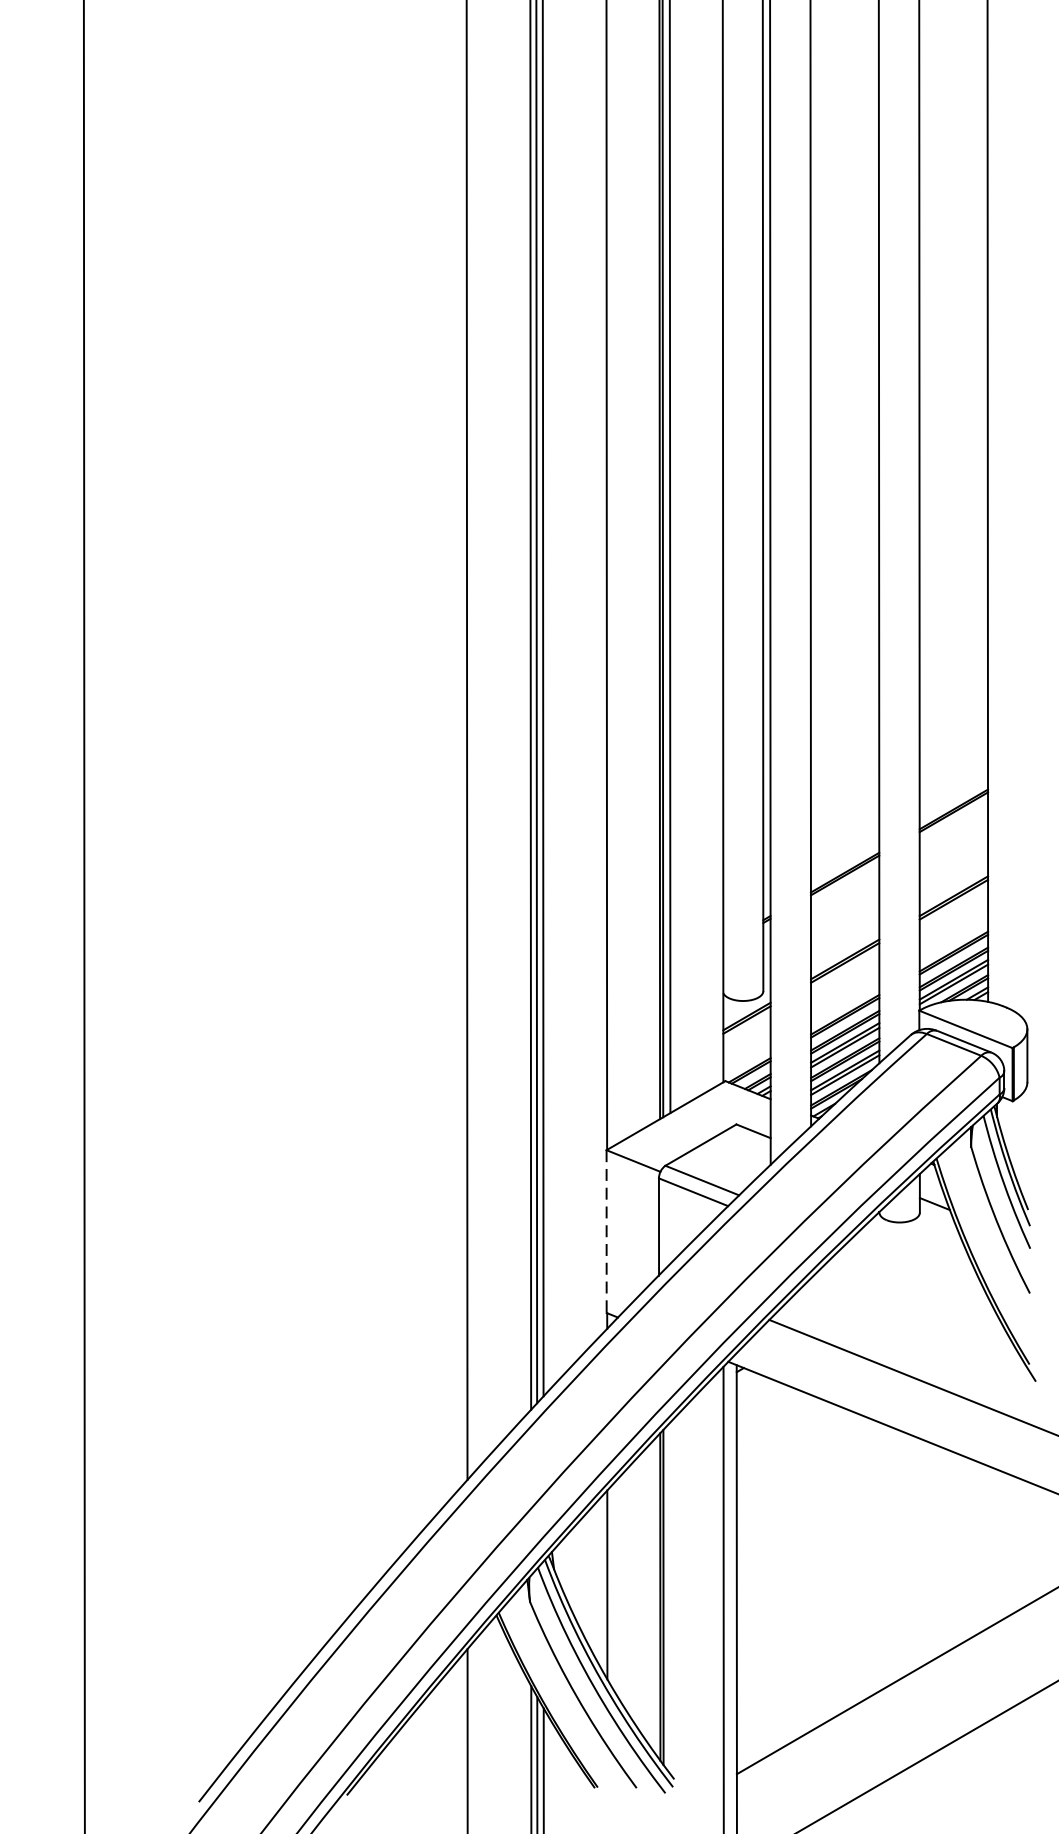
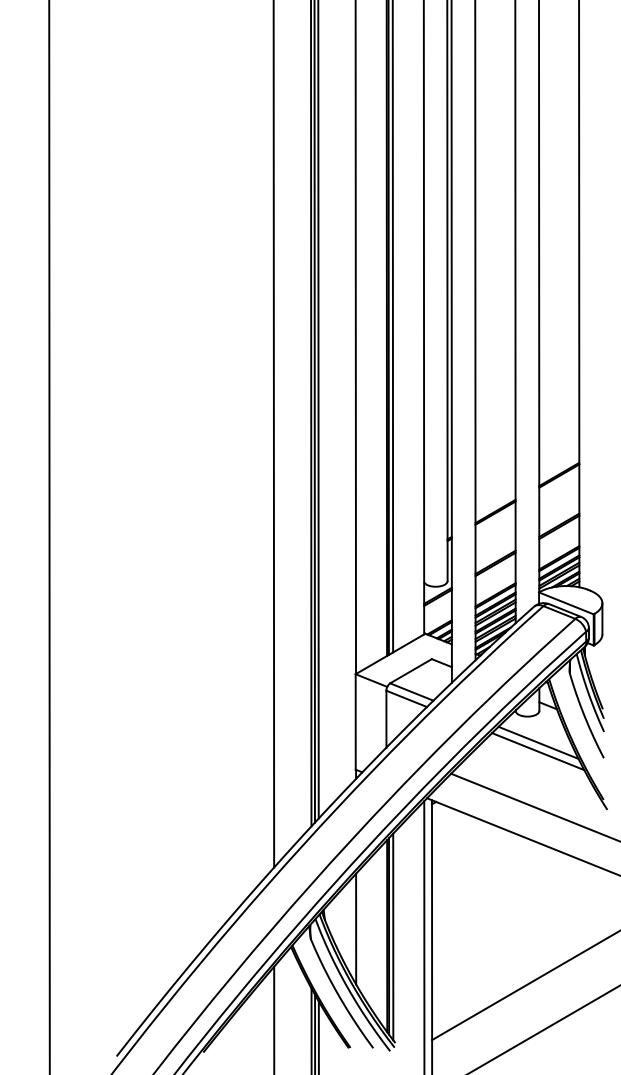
line: (606, 1230) -> (355, 721), dashed -> solid
line: (918, 1266) -> (538, 742), added
line: (918, 1281) -> (538, 751), added
line: (671, 1597) -> (393, 936), added

